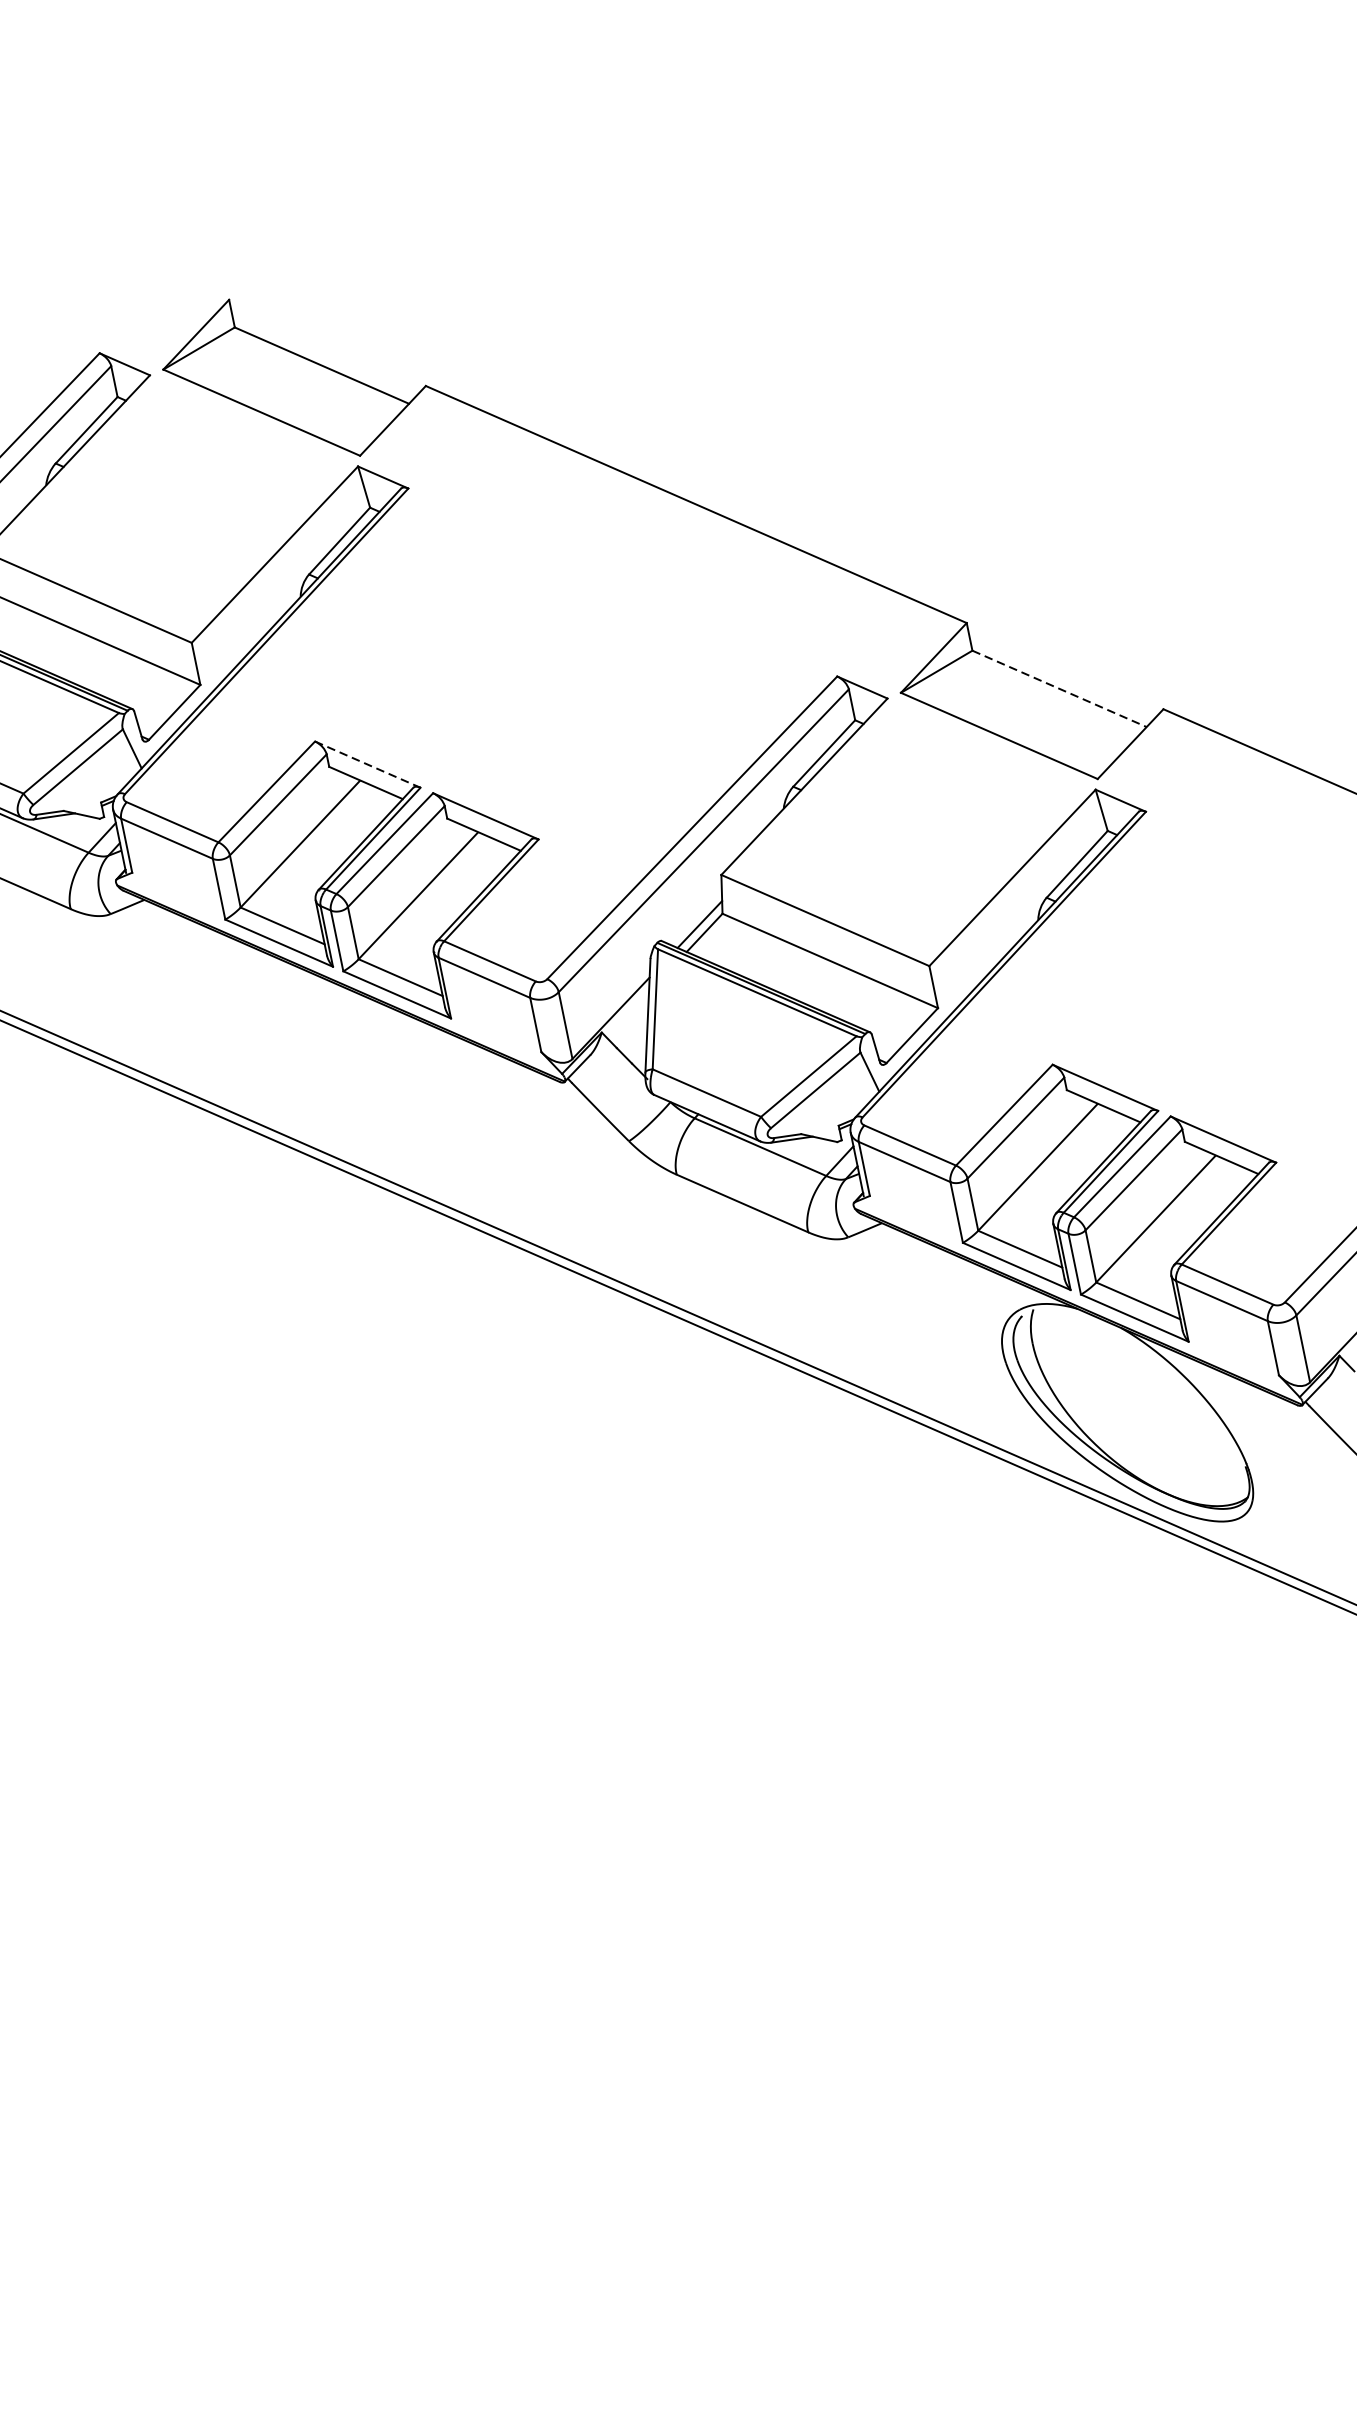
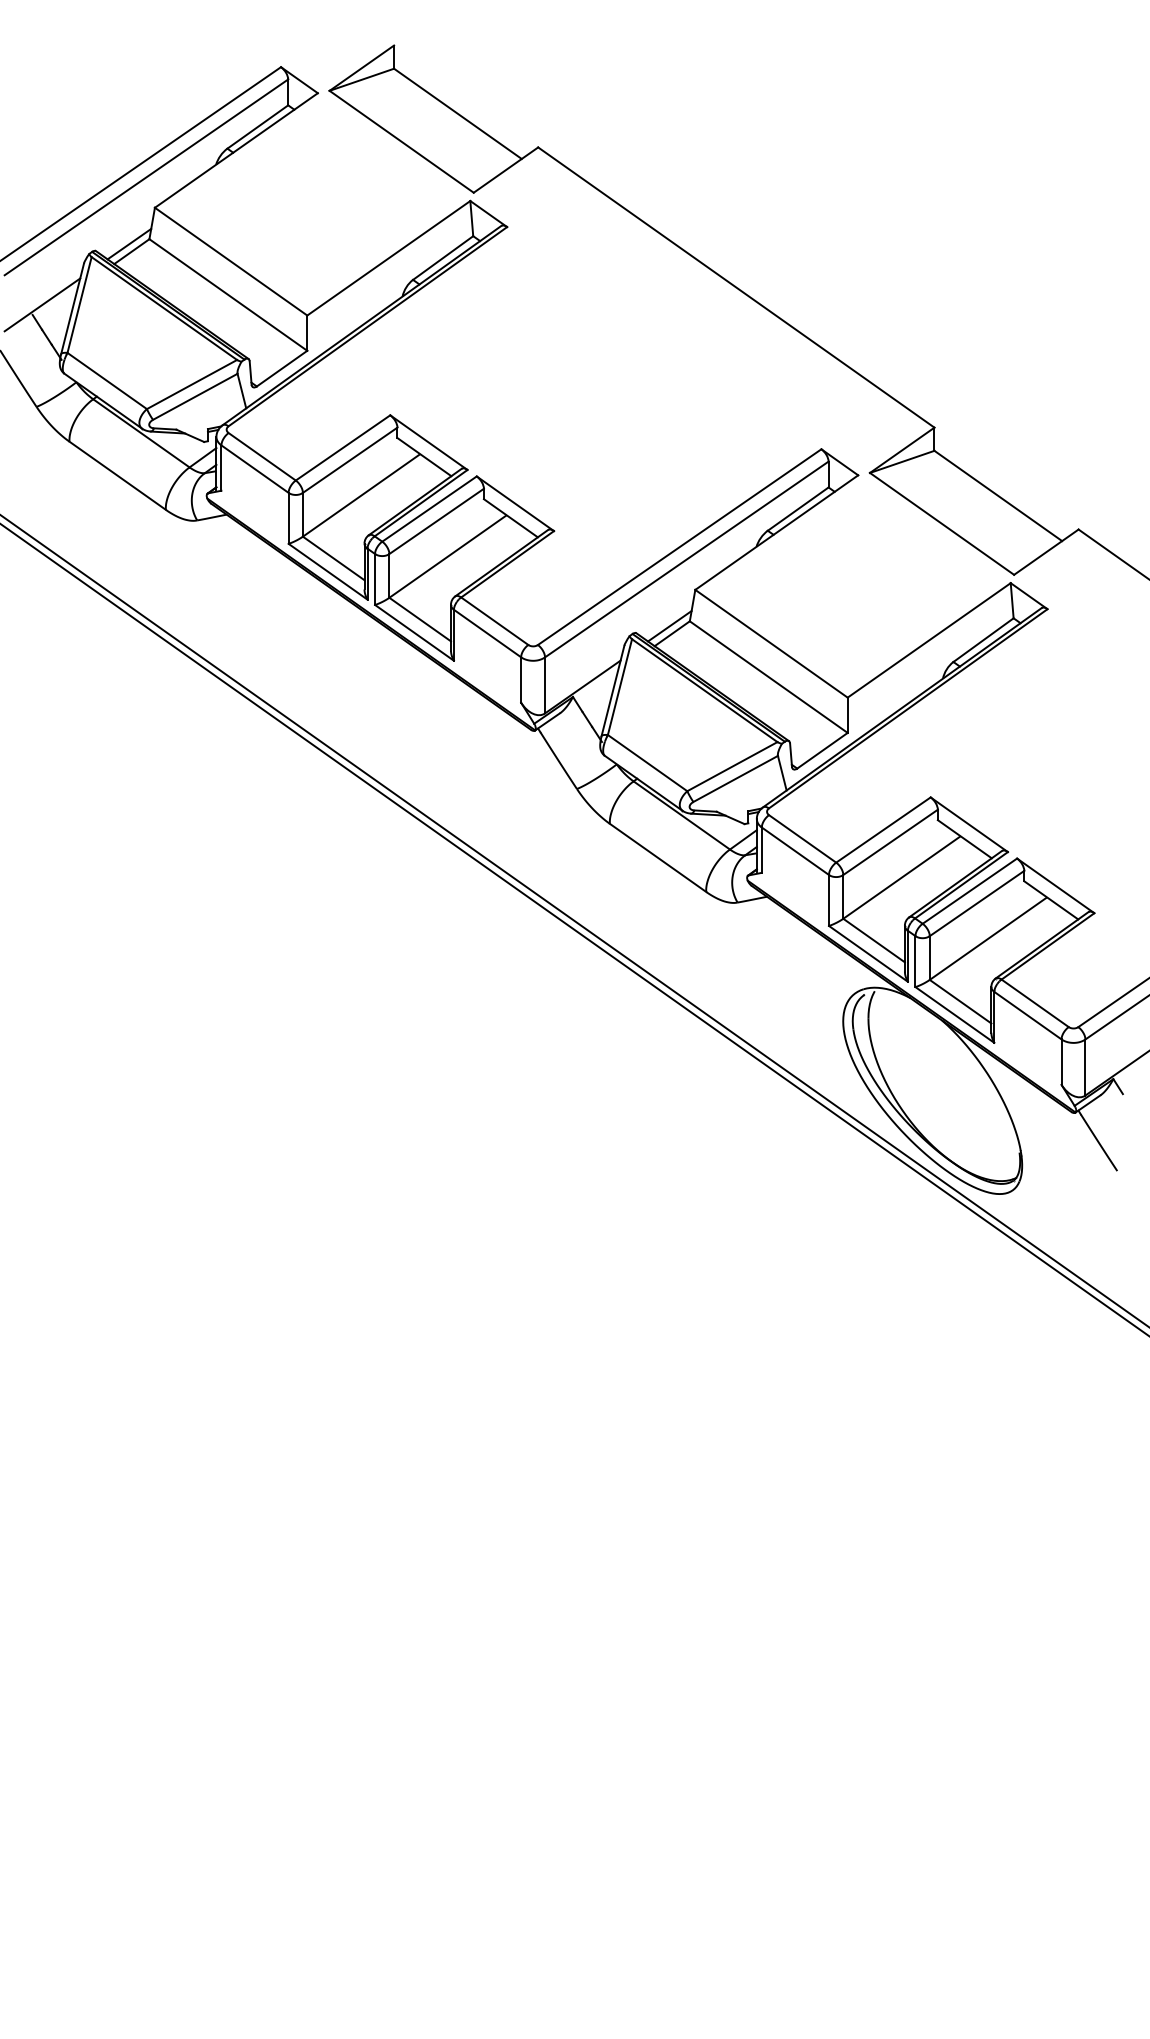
line: (1059, 689) -> (998, 496), dashed -> solid
line: (368, 764) -> (429, 442), dashed -> solid

